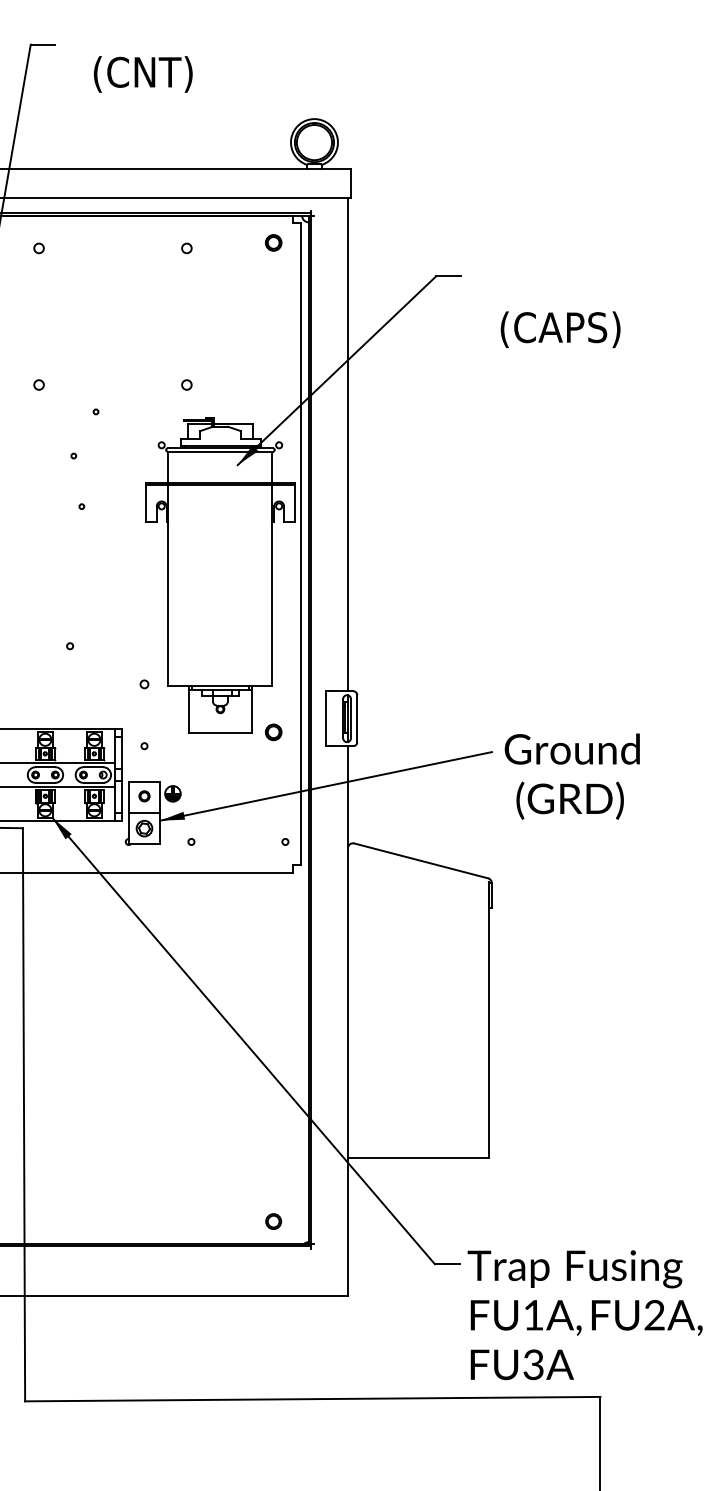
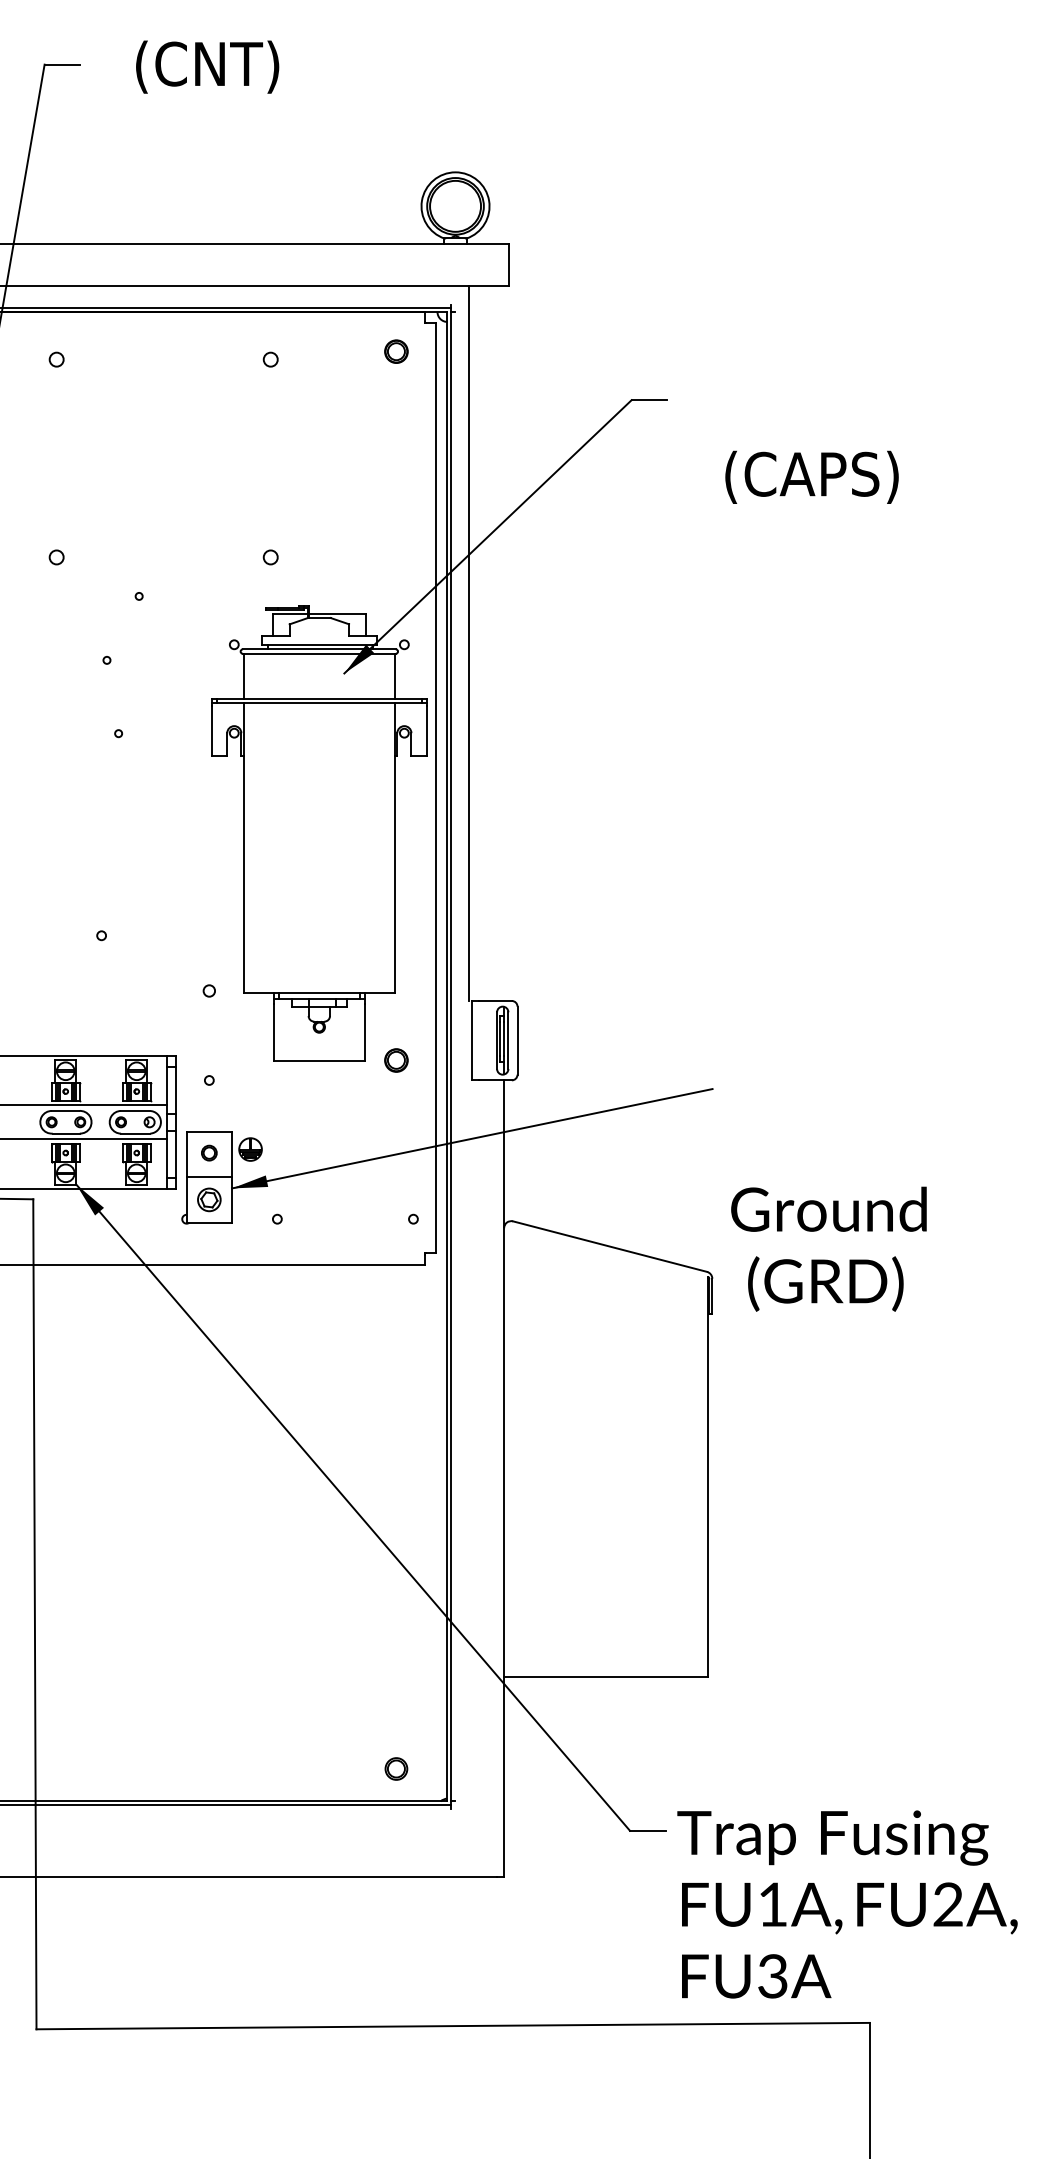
text: (142, 74) -> (206, 67), moved
line: (348, 444) -> (470, 643), moved
text: (571, 776) -> (827, 1248), moved

